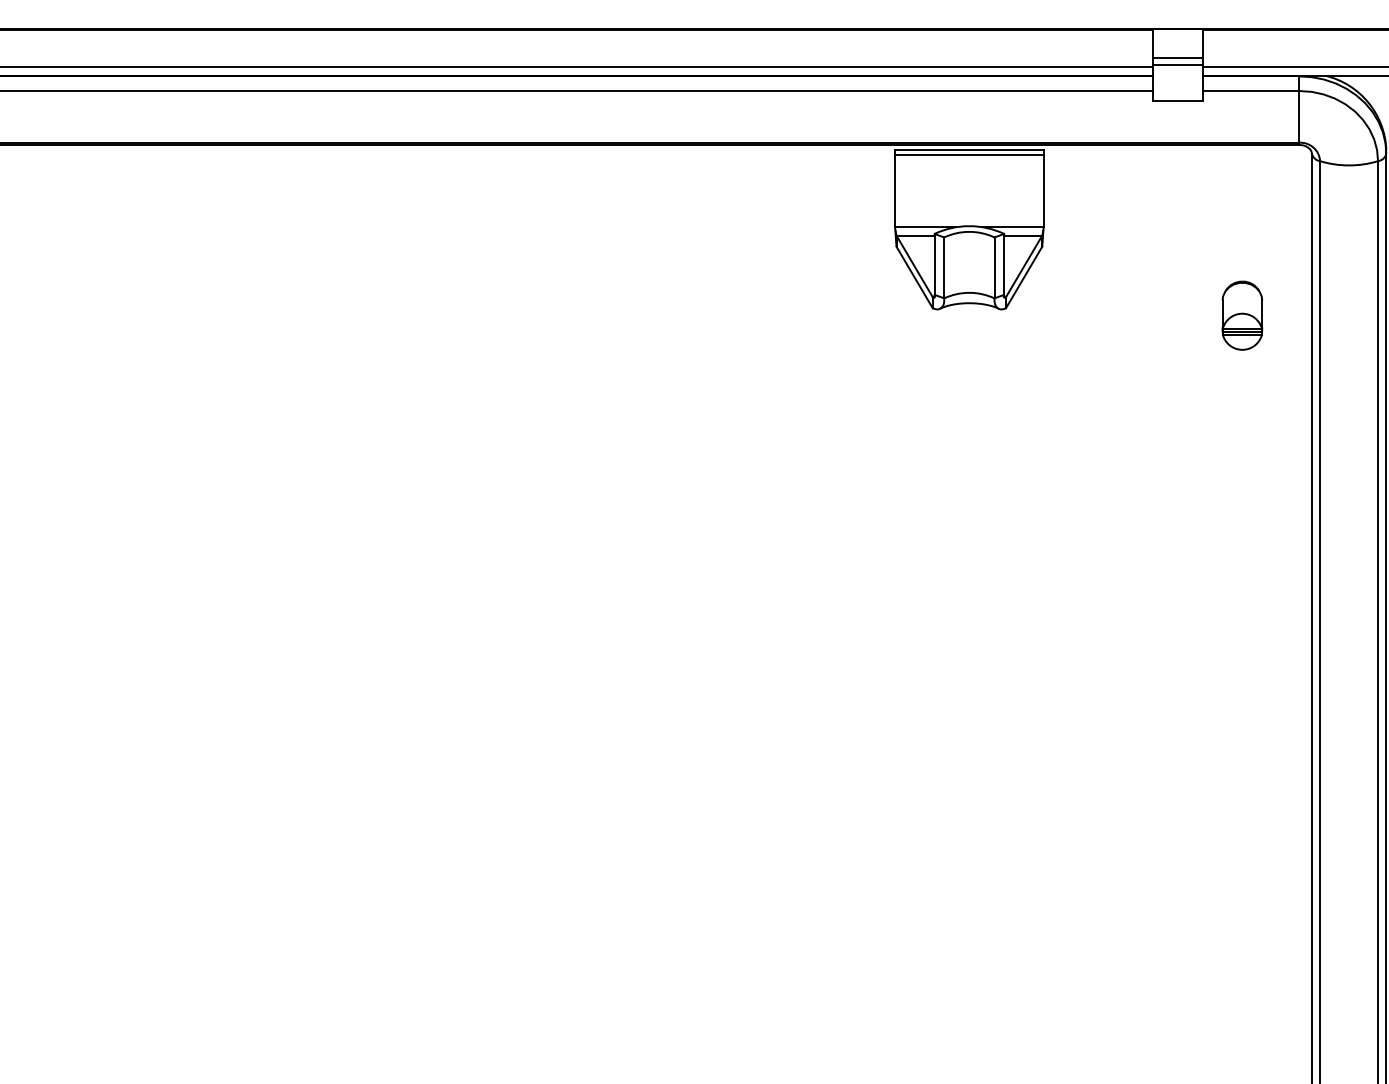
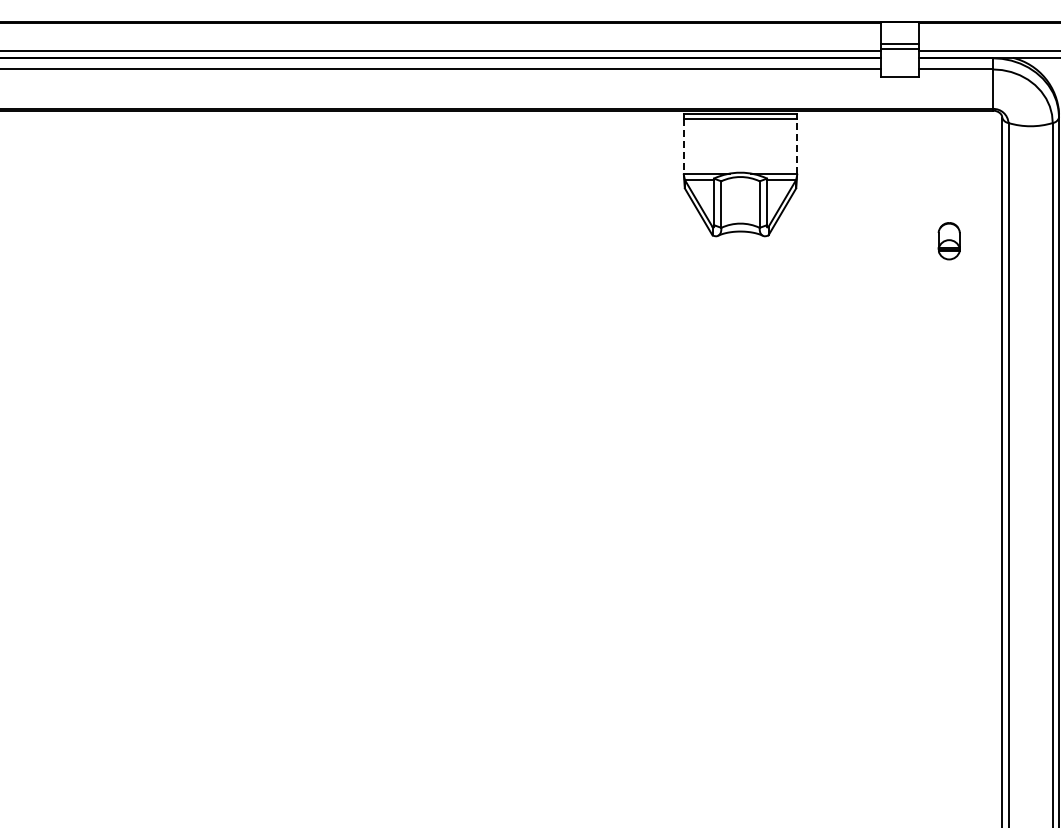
line: (894, 191) -> (683, 146), solid -> dashed
line: (1043, 191) -> (797, 146), solid -> dashed
part: (1242, 316) -> (949, 241), size x0.7

